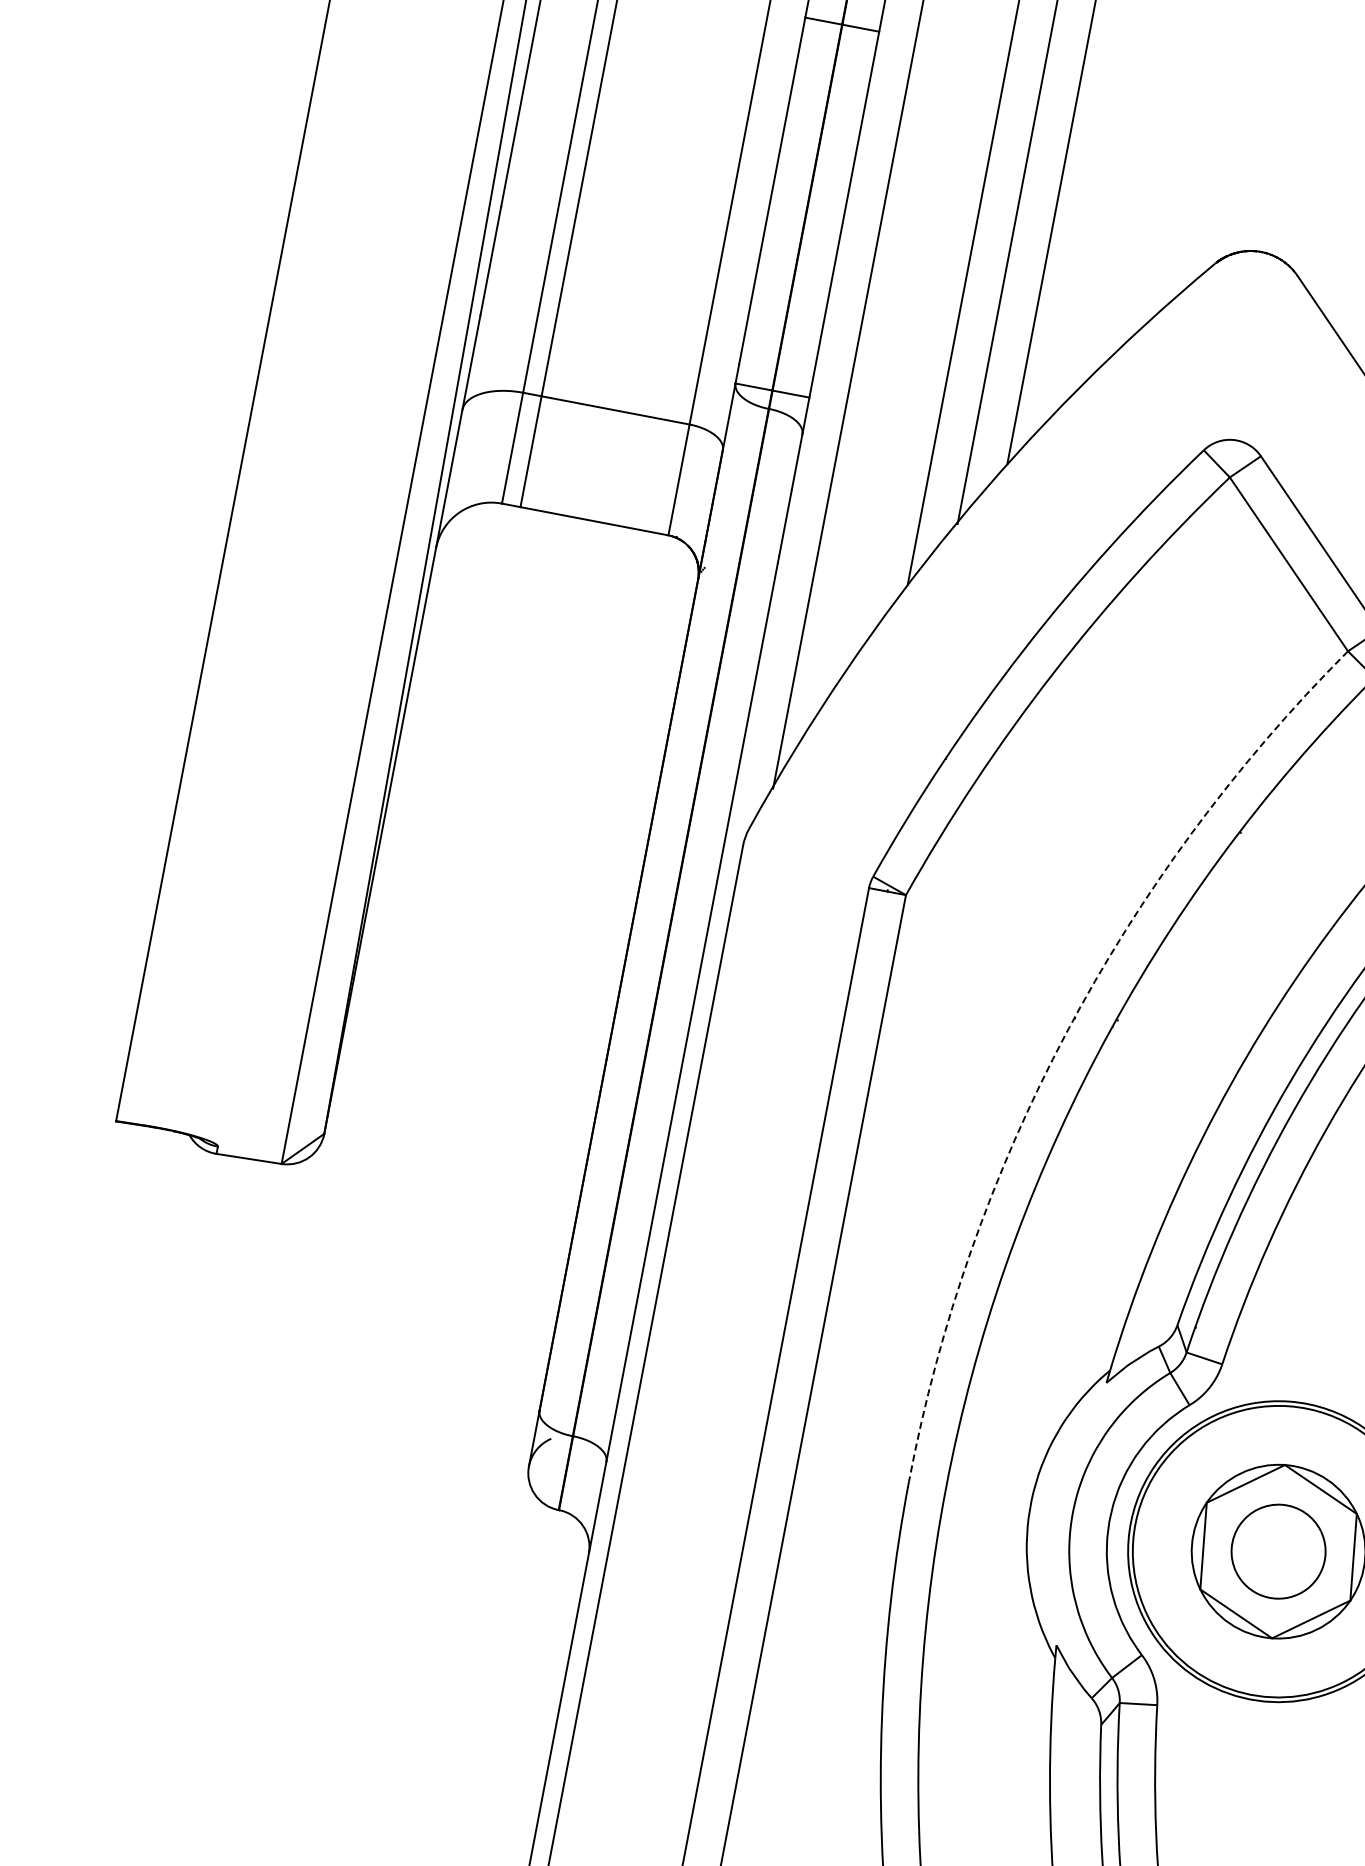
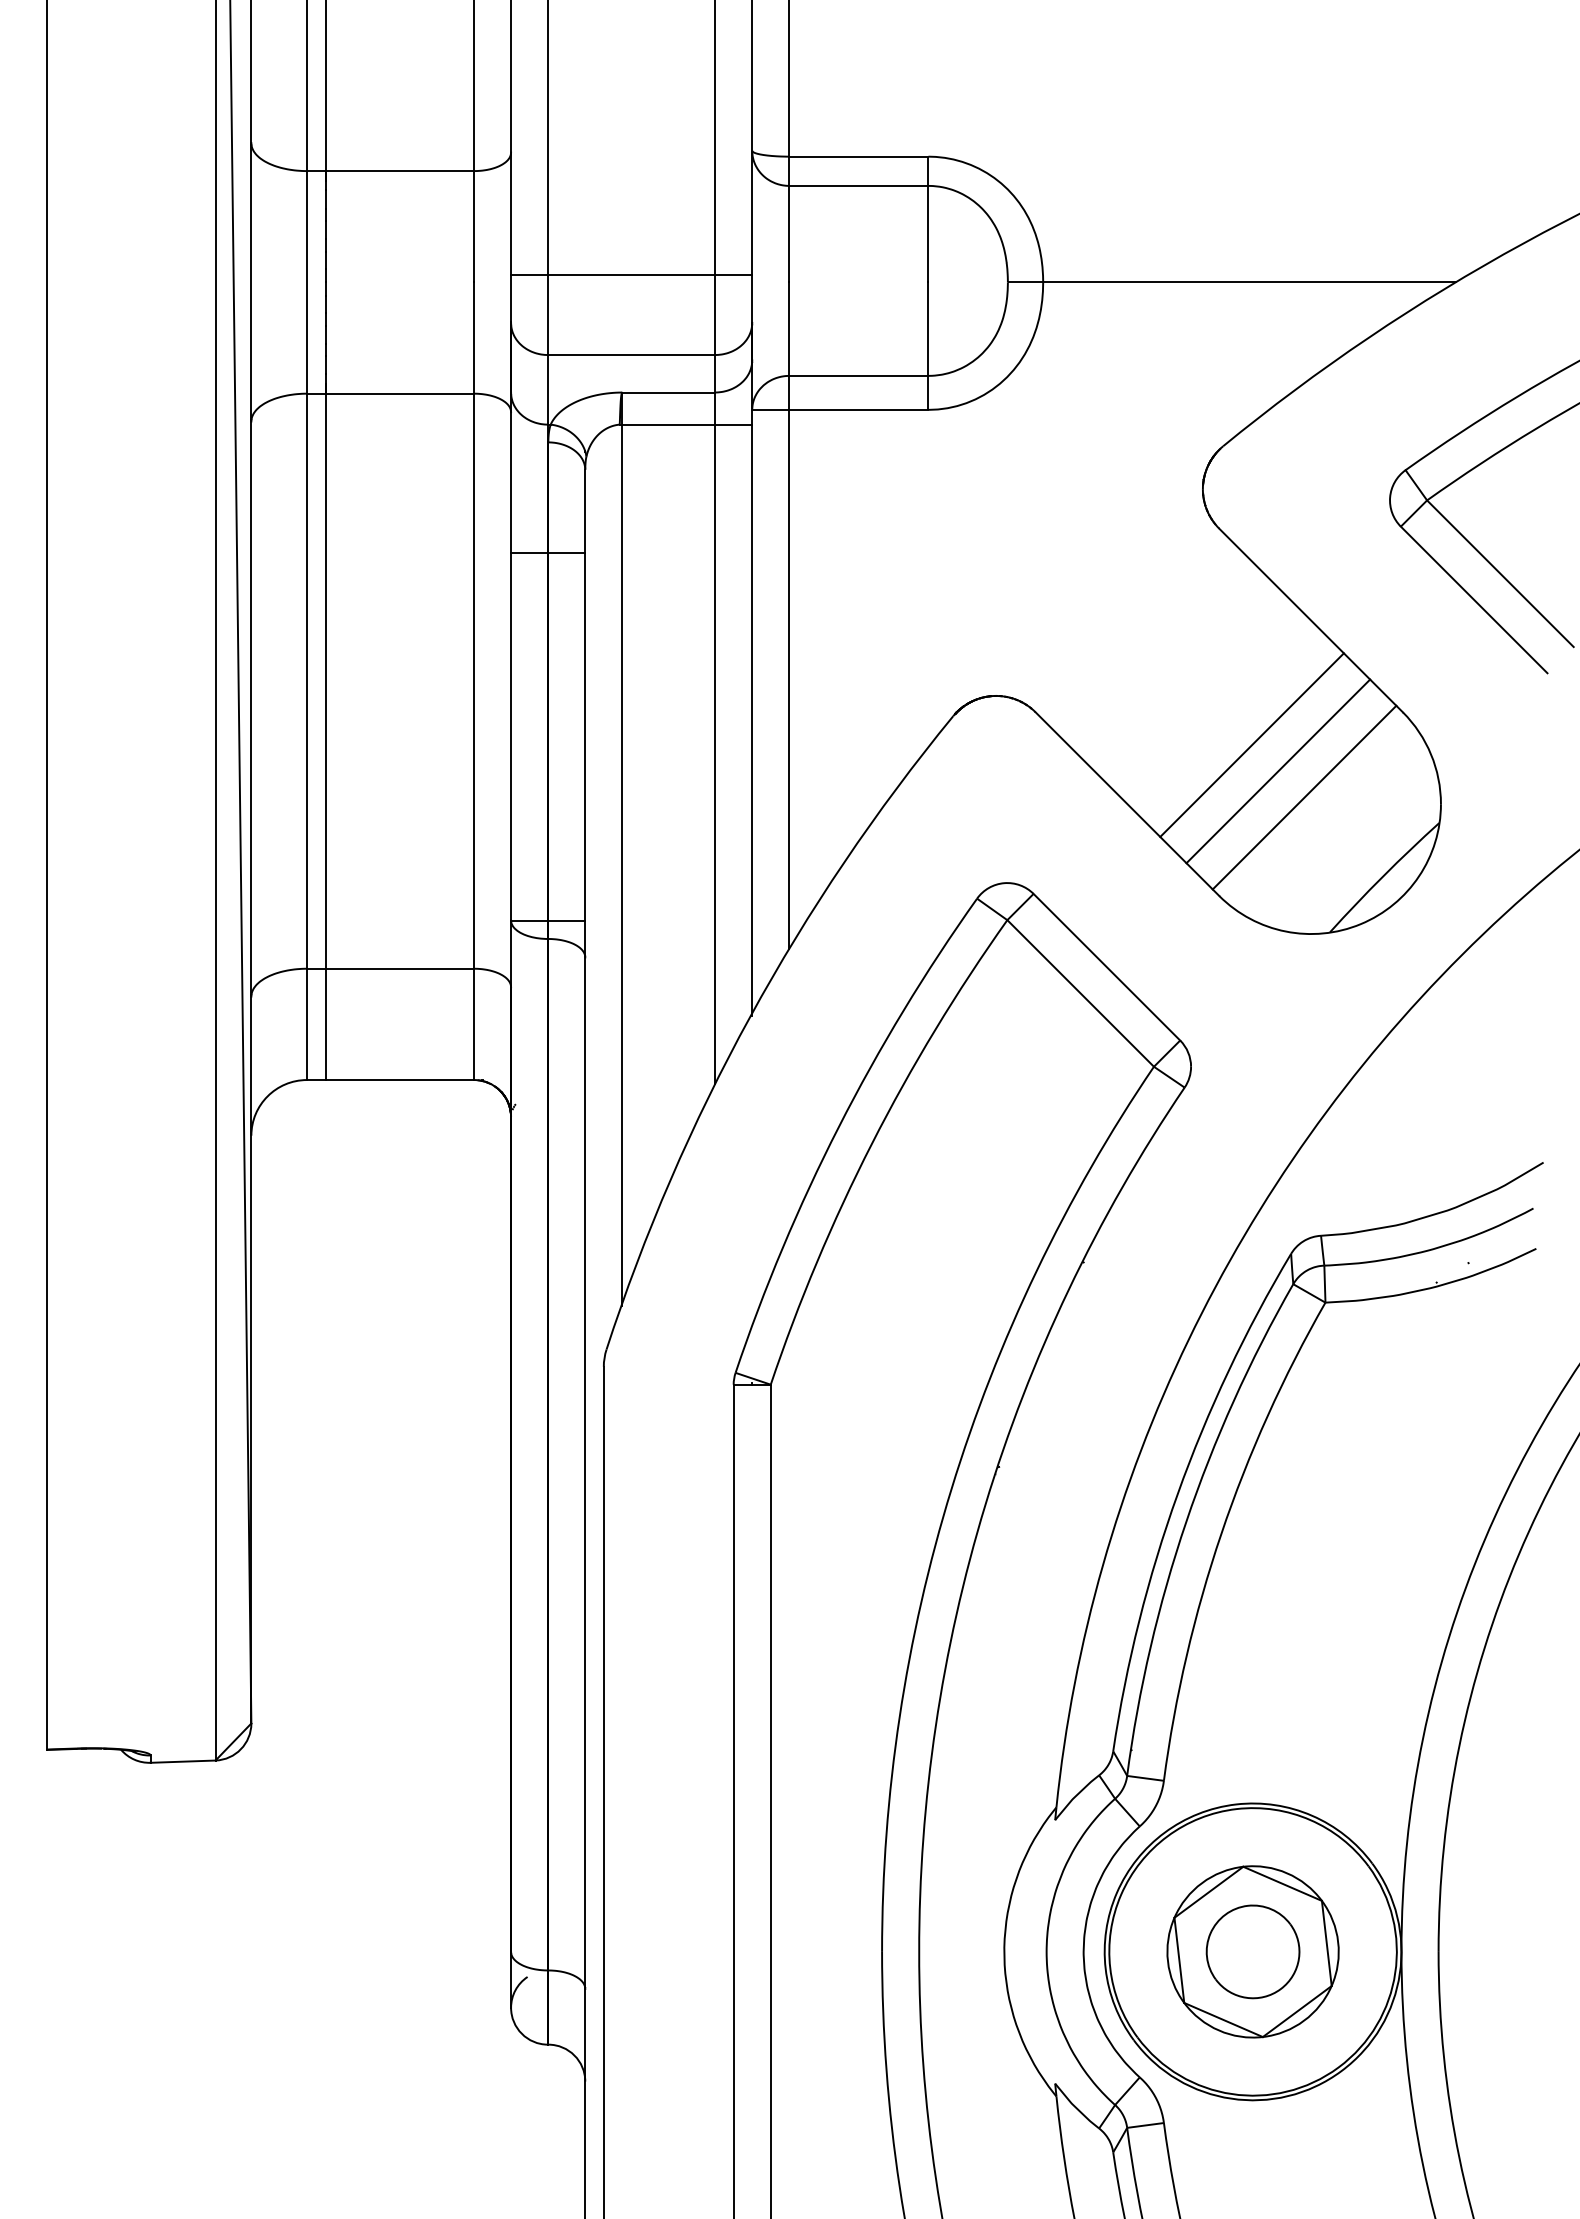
arc: (1066, 1032) -> (951, 1488), dashed -> solid

